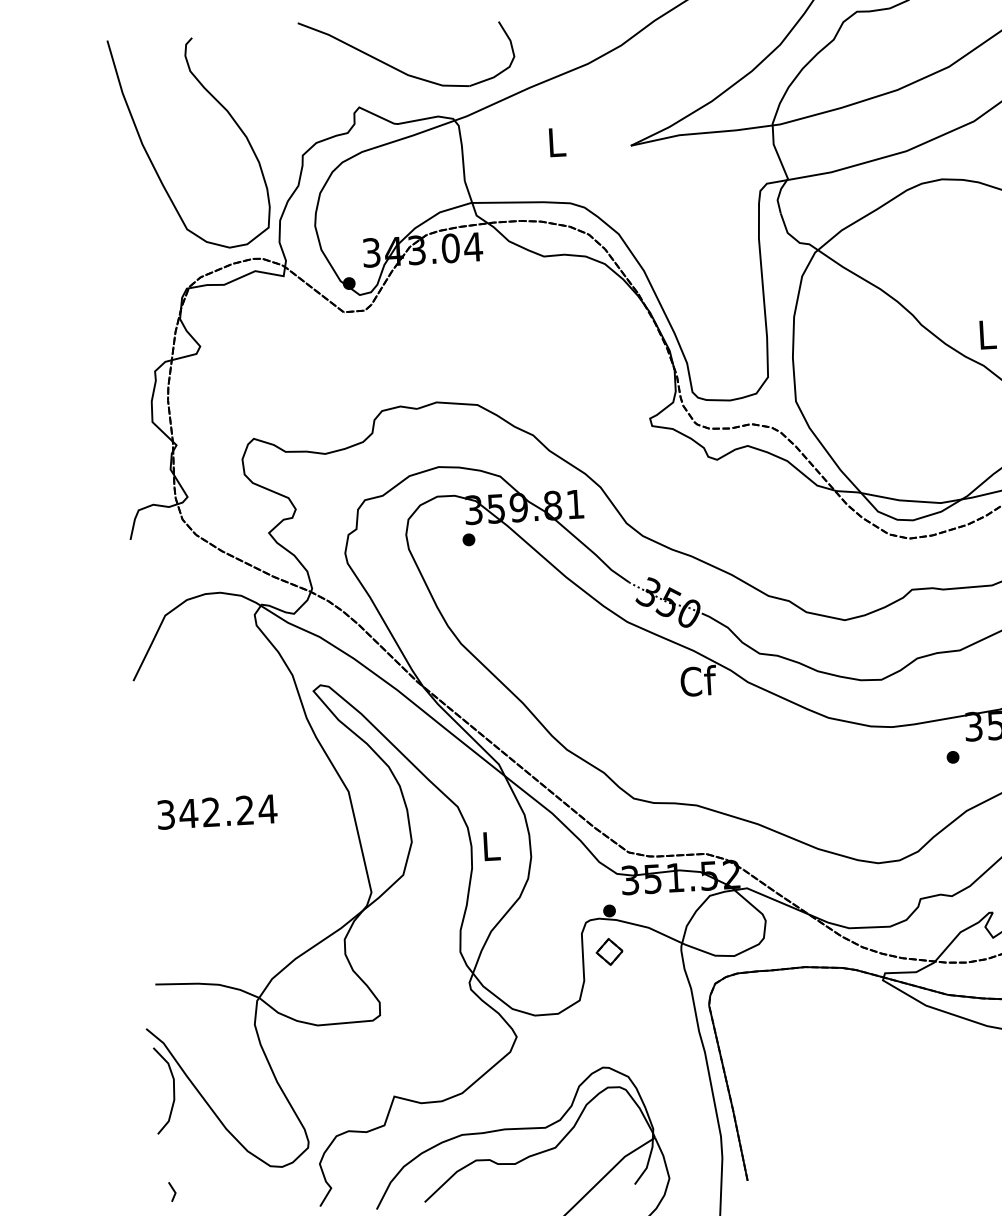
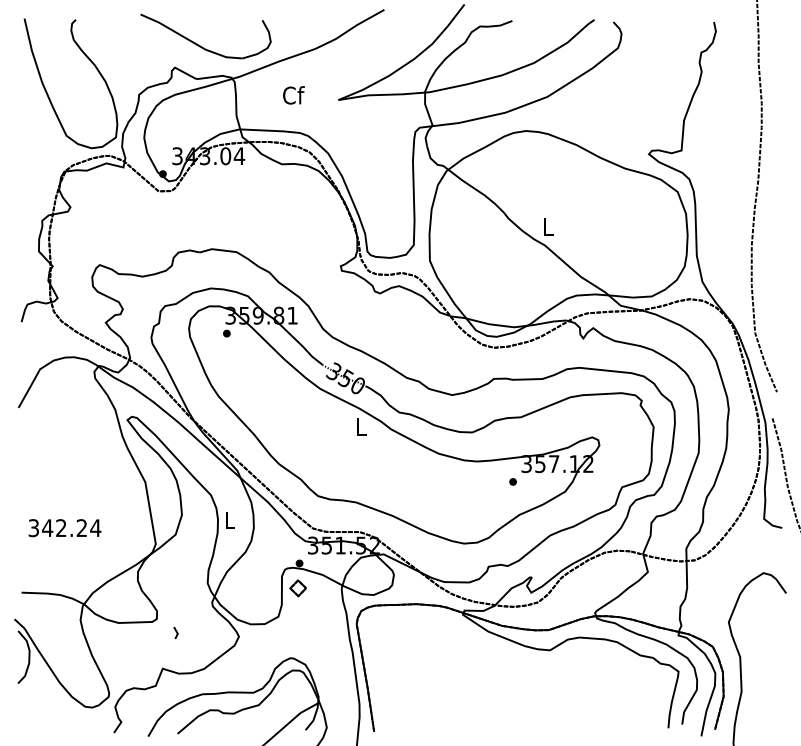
text: (556, 142) -> (293, 95), L -> Cf
text: (698, 680) -> (361, 426), Cf -> L
text: (216, 812) -> (64, 528), moved
line: (171, 1189) -> (175, 631), moved

